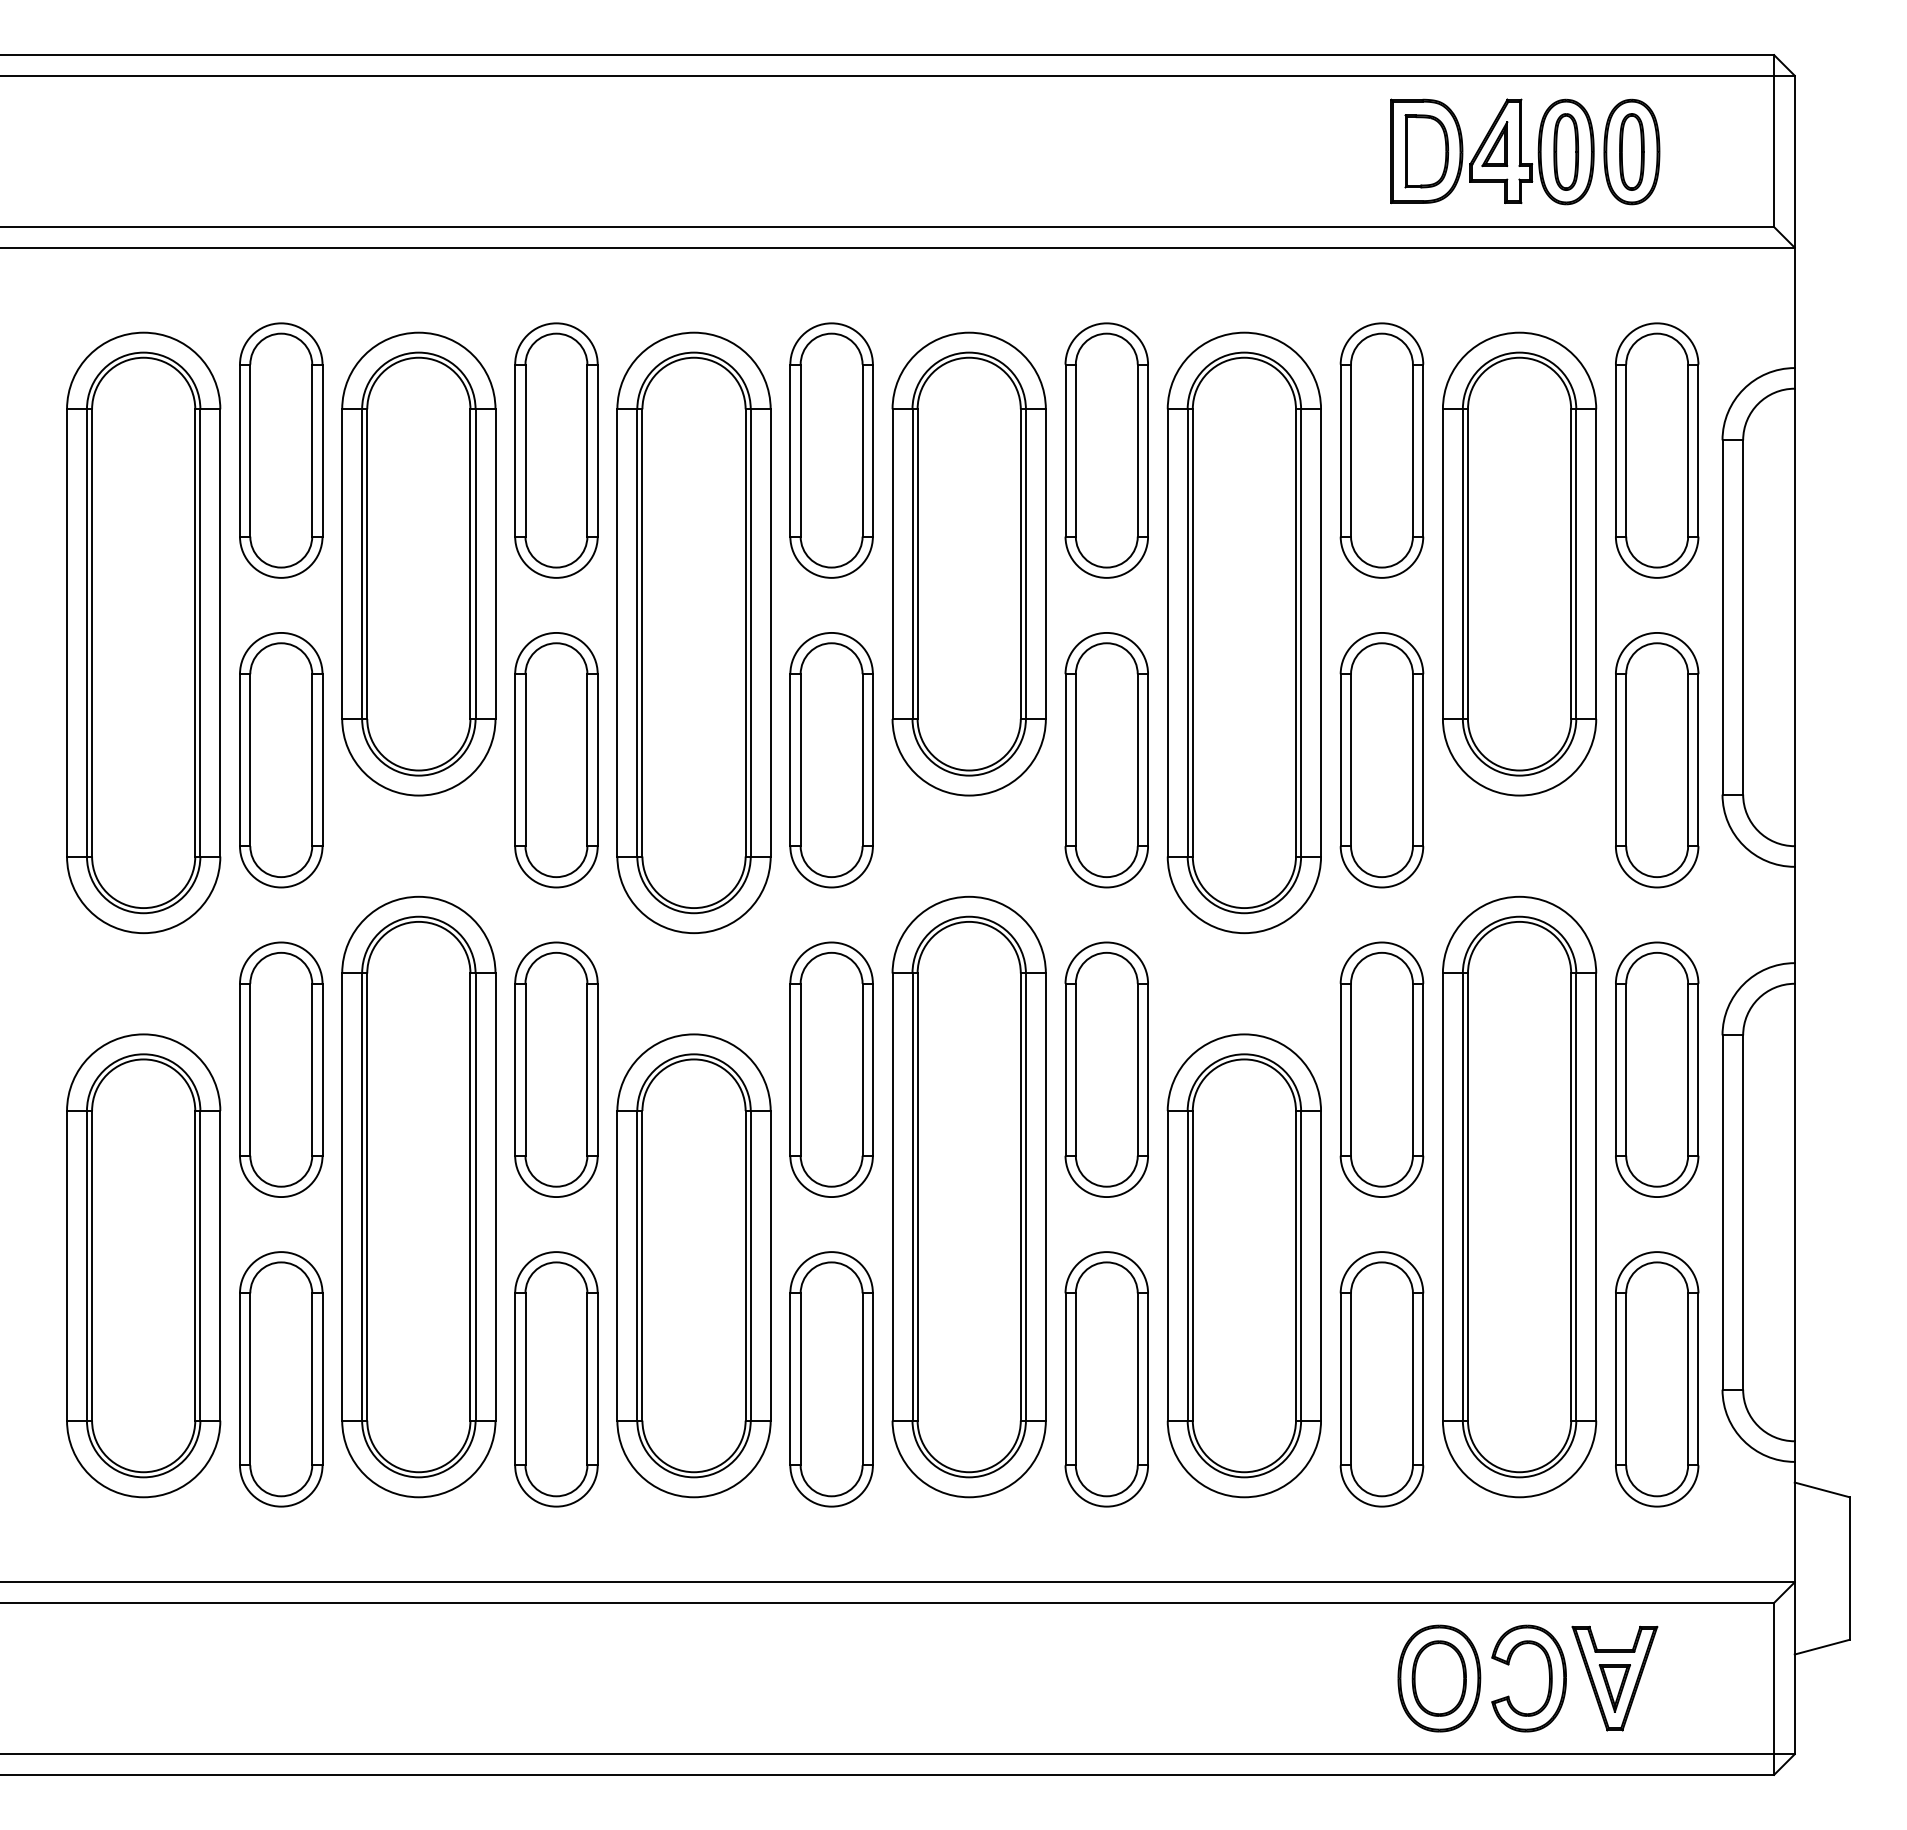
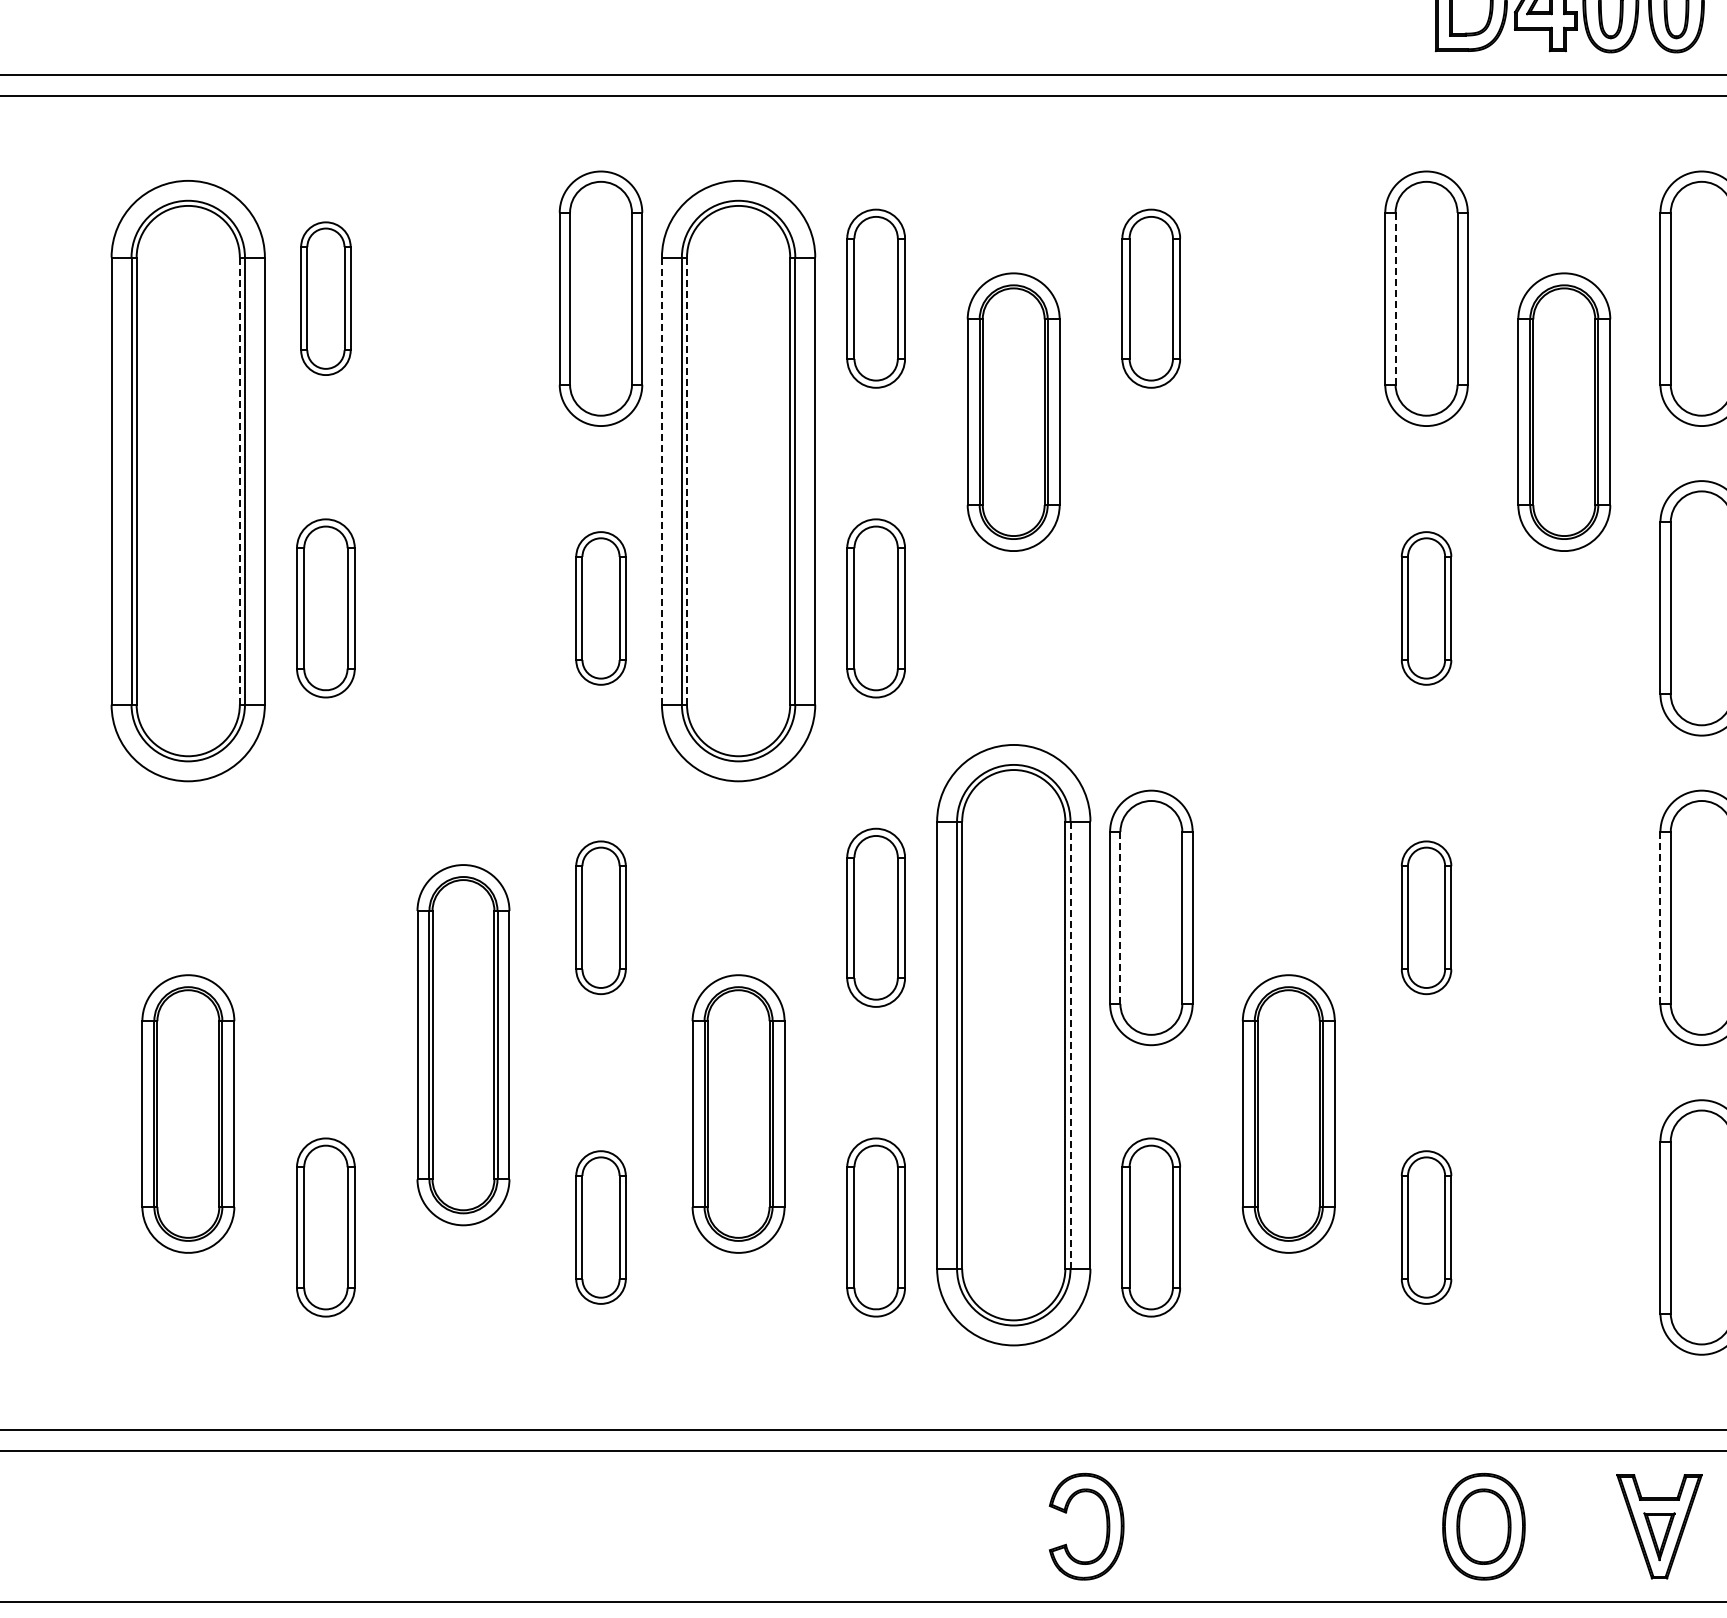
part: (281, 450) -> (326, 298), size x0.6
part: (831, 450) -> (876, 298), size x0.7
part: (1106, 450) -> (1151, 298), size x0.7
line: (1351, 450) -> (1396, 298), solid -> dashed
part: (418, 563) -> (463, 411), removed
part: (968, 563) -> (1013, 411), size x0.6
part: (1519, 563) -> (1564, 411), size x0.6
line: (195, 632) -> (240, 480), solid -> dashed
line: (617, 632) -> (662, 480), solid -> dashed
line: (642, 632) -> (687, 480), solid -> dashed
part: (1243, 632) -> (1288, 480), removed
part: (281, 760) -> (326, 608), size x0.7
part: (556, 760) -> (601, 608), size x0.6
part: (831, 760) -> (876, 608), size x0.7
part: (1106, 760) -> (1151, 608), removed
part: (1381, 760) -> (1426, 608), size x0.6
part: (281, 1069) -> (326, 917), removed
part: (556, 1069) -> (601, 917), size x0.6
part: (831, 1069) -> (876, 917), size x0.7
line: (1075, 1069) -> (1120, 917), solid -> dashed
part: (1381, 1069) -> (1426, 917), size x0.6
line: (1615, 1069) -> (1660, 917), solid -> dashed
part: (418, 1196) -> (463, 1044), size x0.6
part: (1519, 1196) -> (1564, 1044), removed
line: (1025, 1197) -> (1070, 1045), solid -> dashed
part: (143, 1265) -> (188, 1113), size x0.6
part: (693, 1265) -> (738, 1113), size x0.6
part: (1243, 1265) -> (1288, 1113), size x0.6
part: (281, 1379) -> (326, 1227), size x0.7
part: (556, 1379) -> (601, 1227), size x0.6
part: (831, 1379) -> (876, 1227), size x0.7
part: (1106, 1379) -> (1151, 1227), size x0.7
part: (1381, 1379) -> (1426, 1227), size x0.6
part: (1548, 1673) -> (1106, 1521), moved

